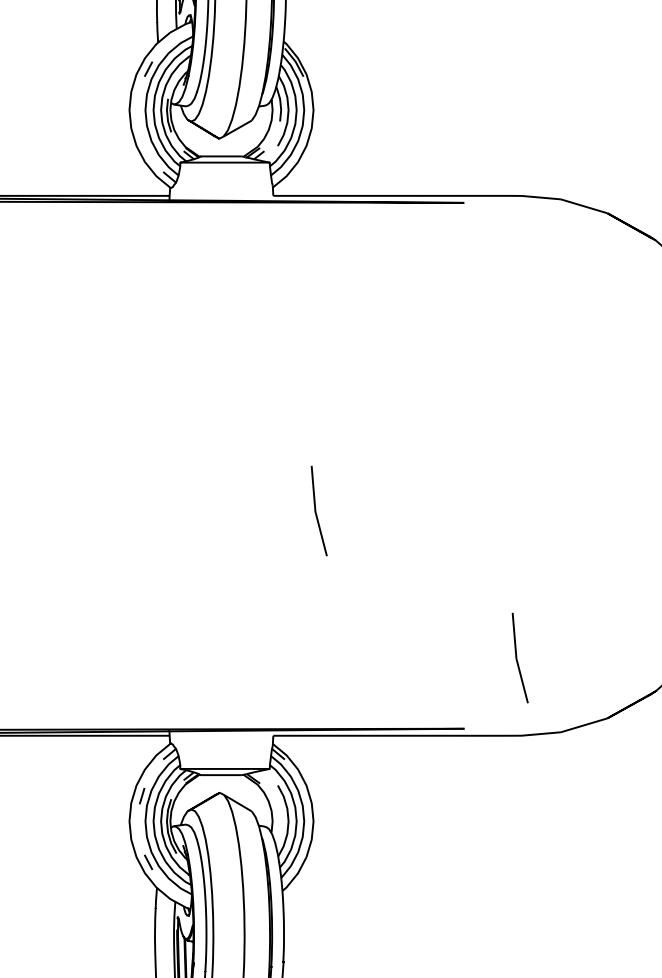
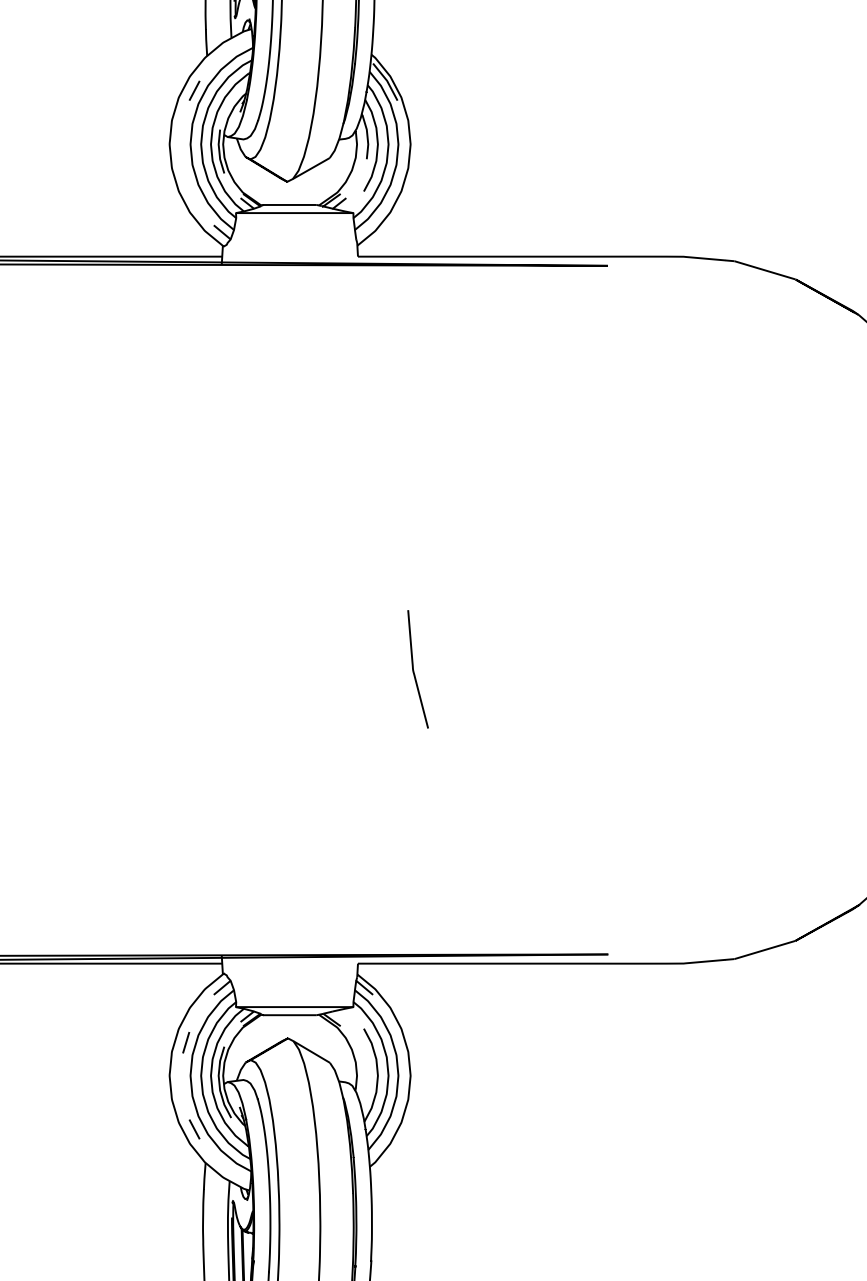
curve: (517, 657) -> (677, 861), removed

